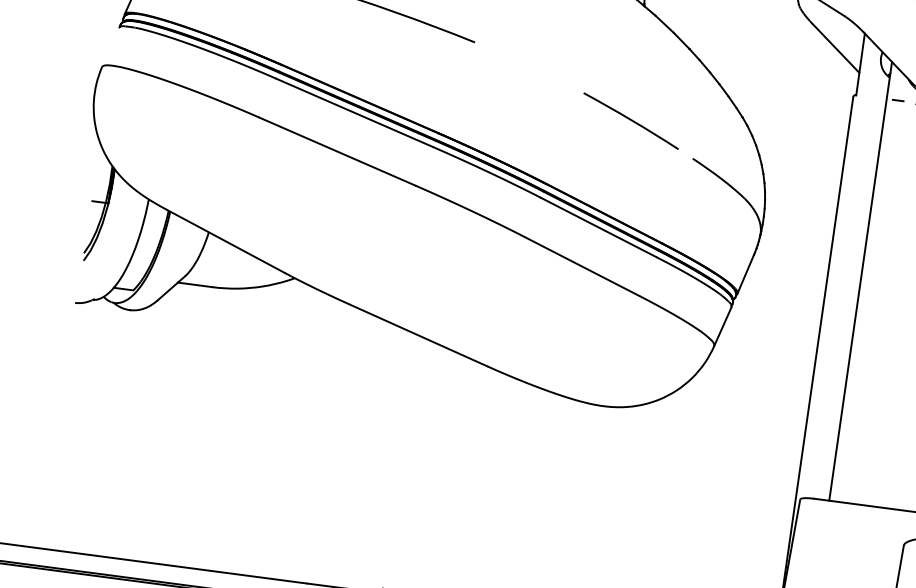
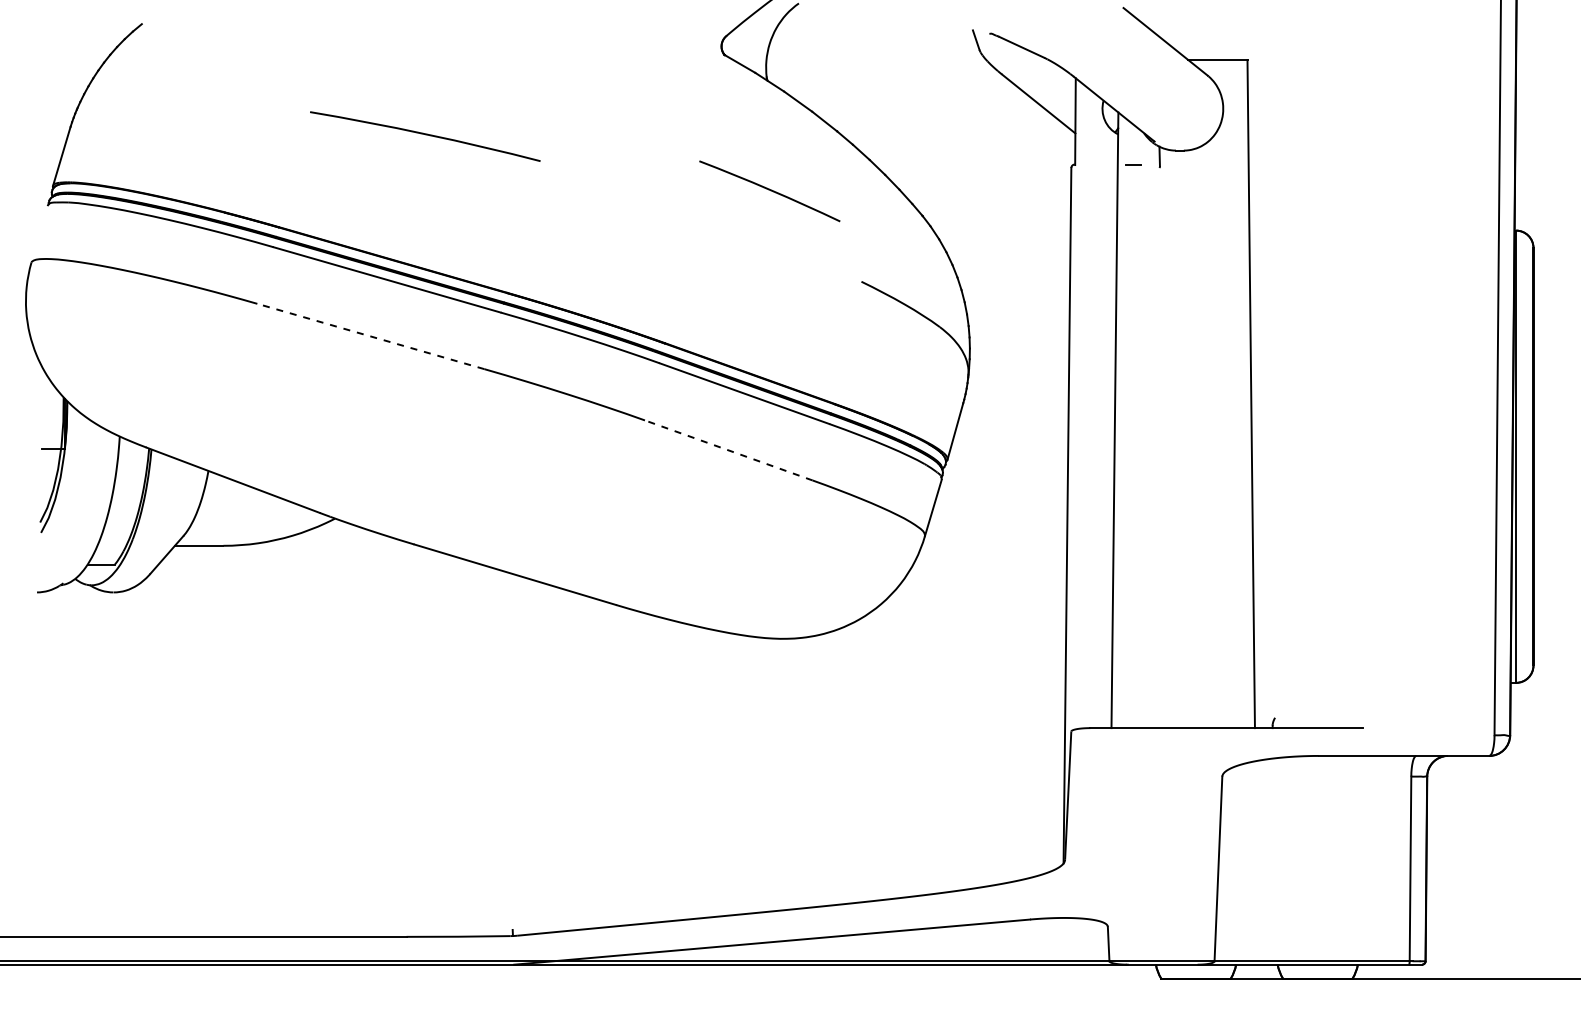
arc: (630, 120) -> (769, 190), moved
line: (337, 151) -> (370, 336), solid -> dashed
line: (581, 266) -> (728, 450), solid -> dashed

